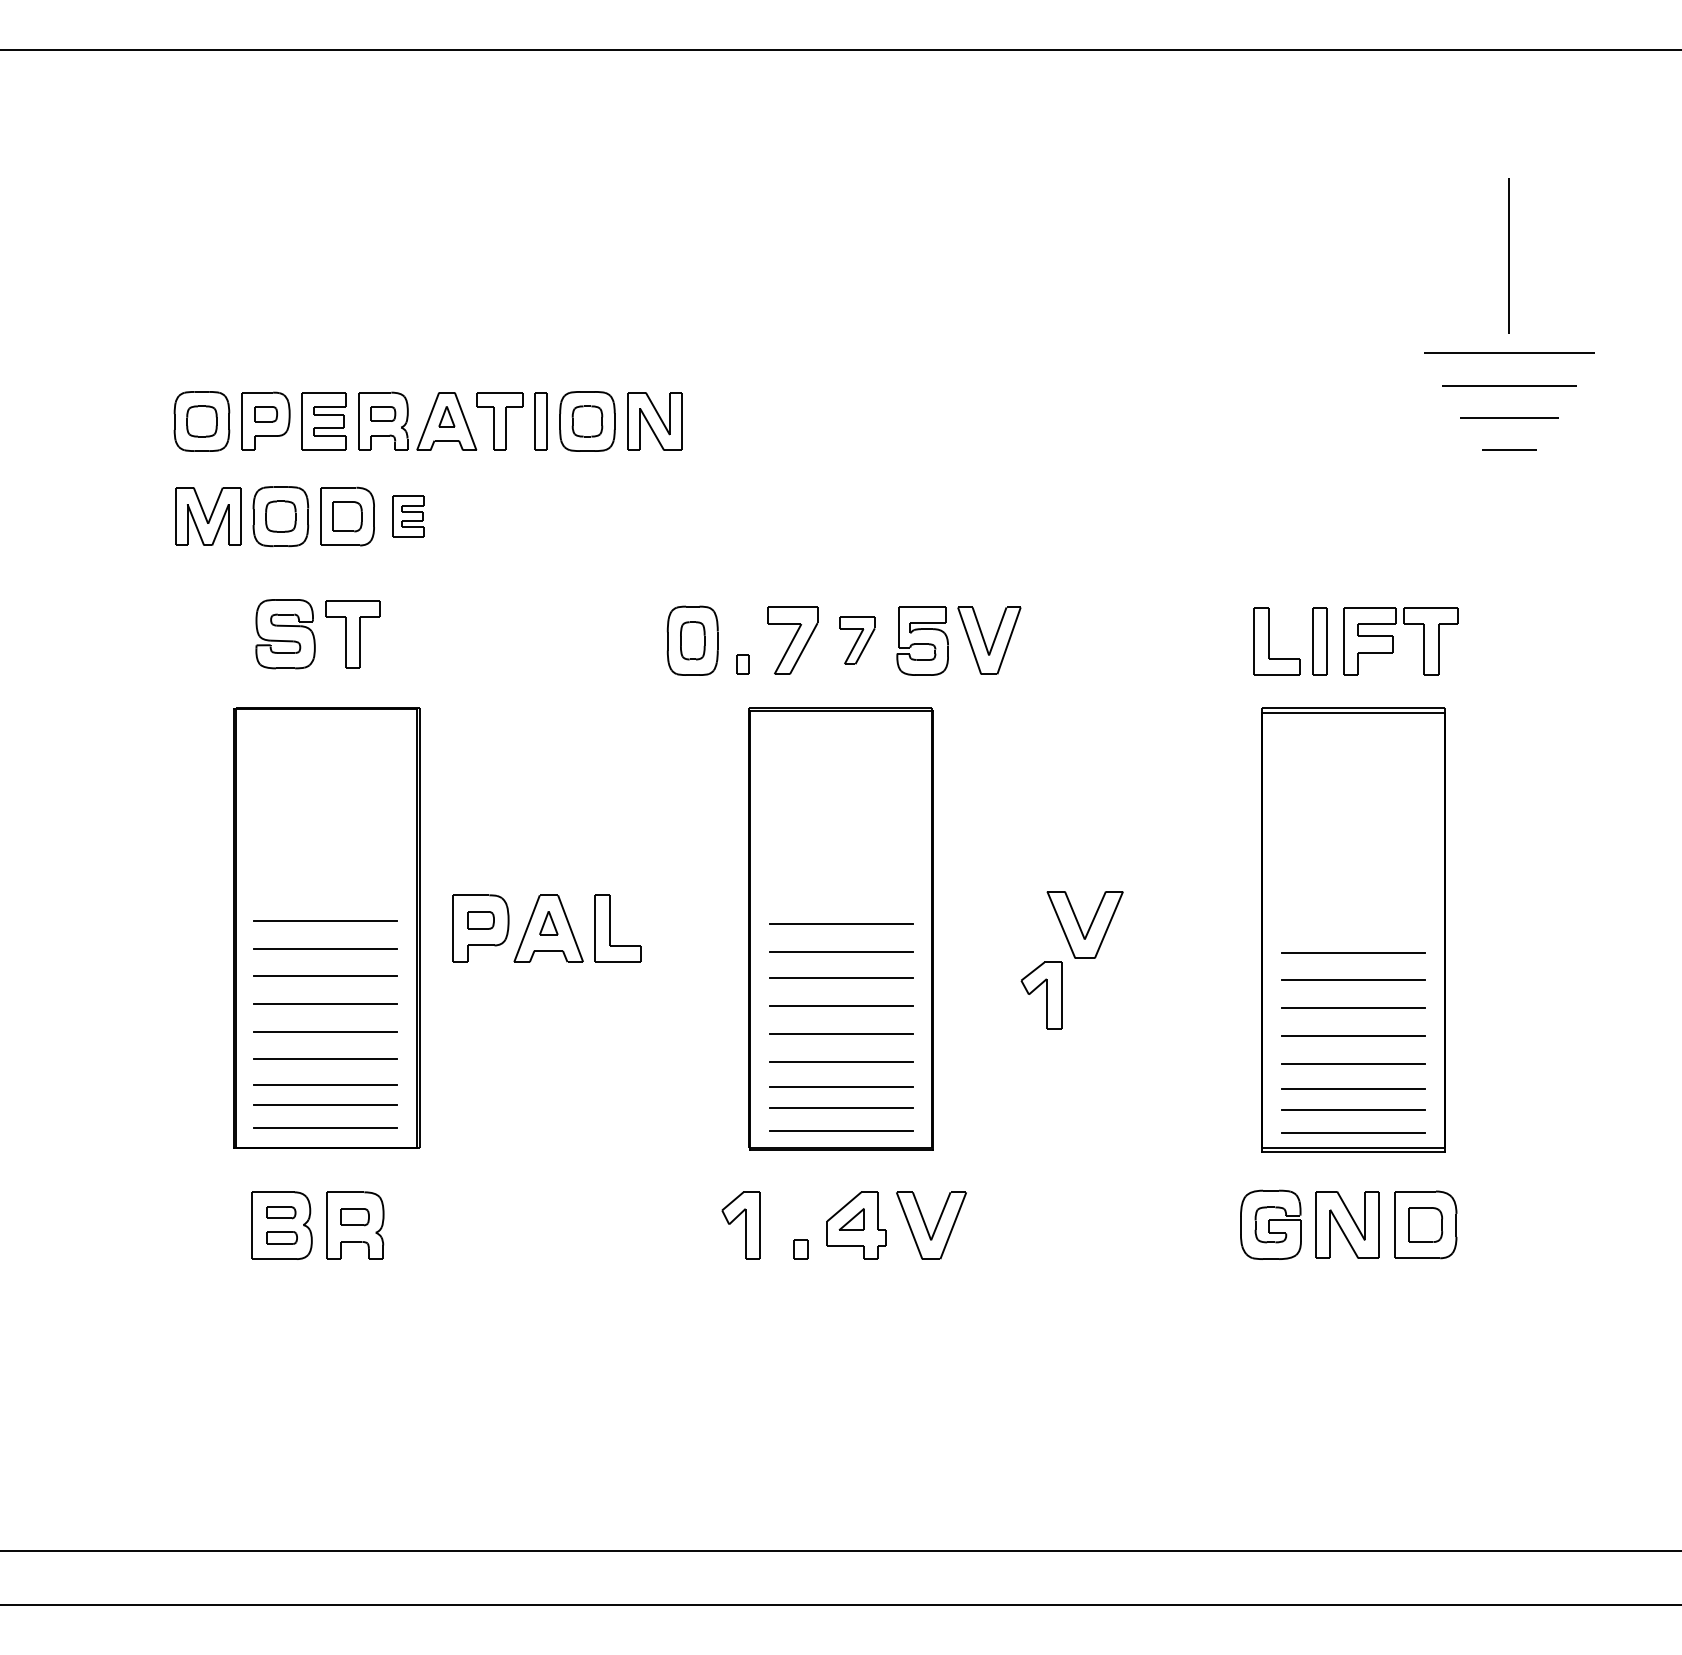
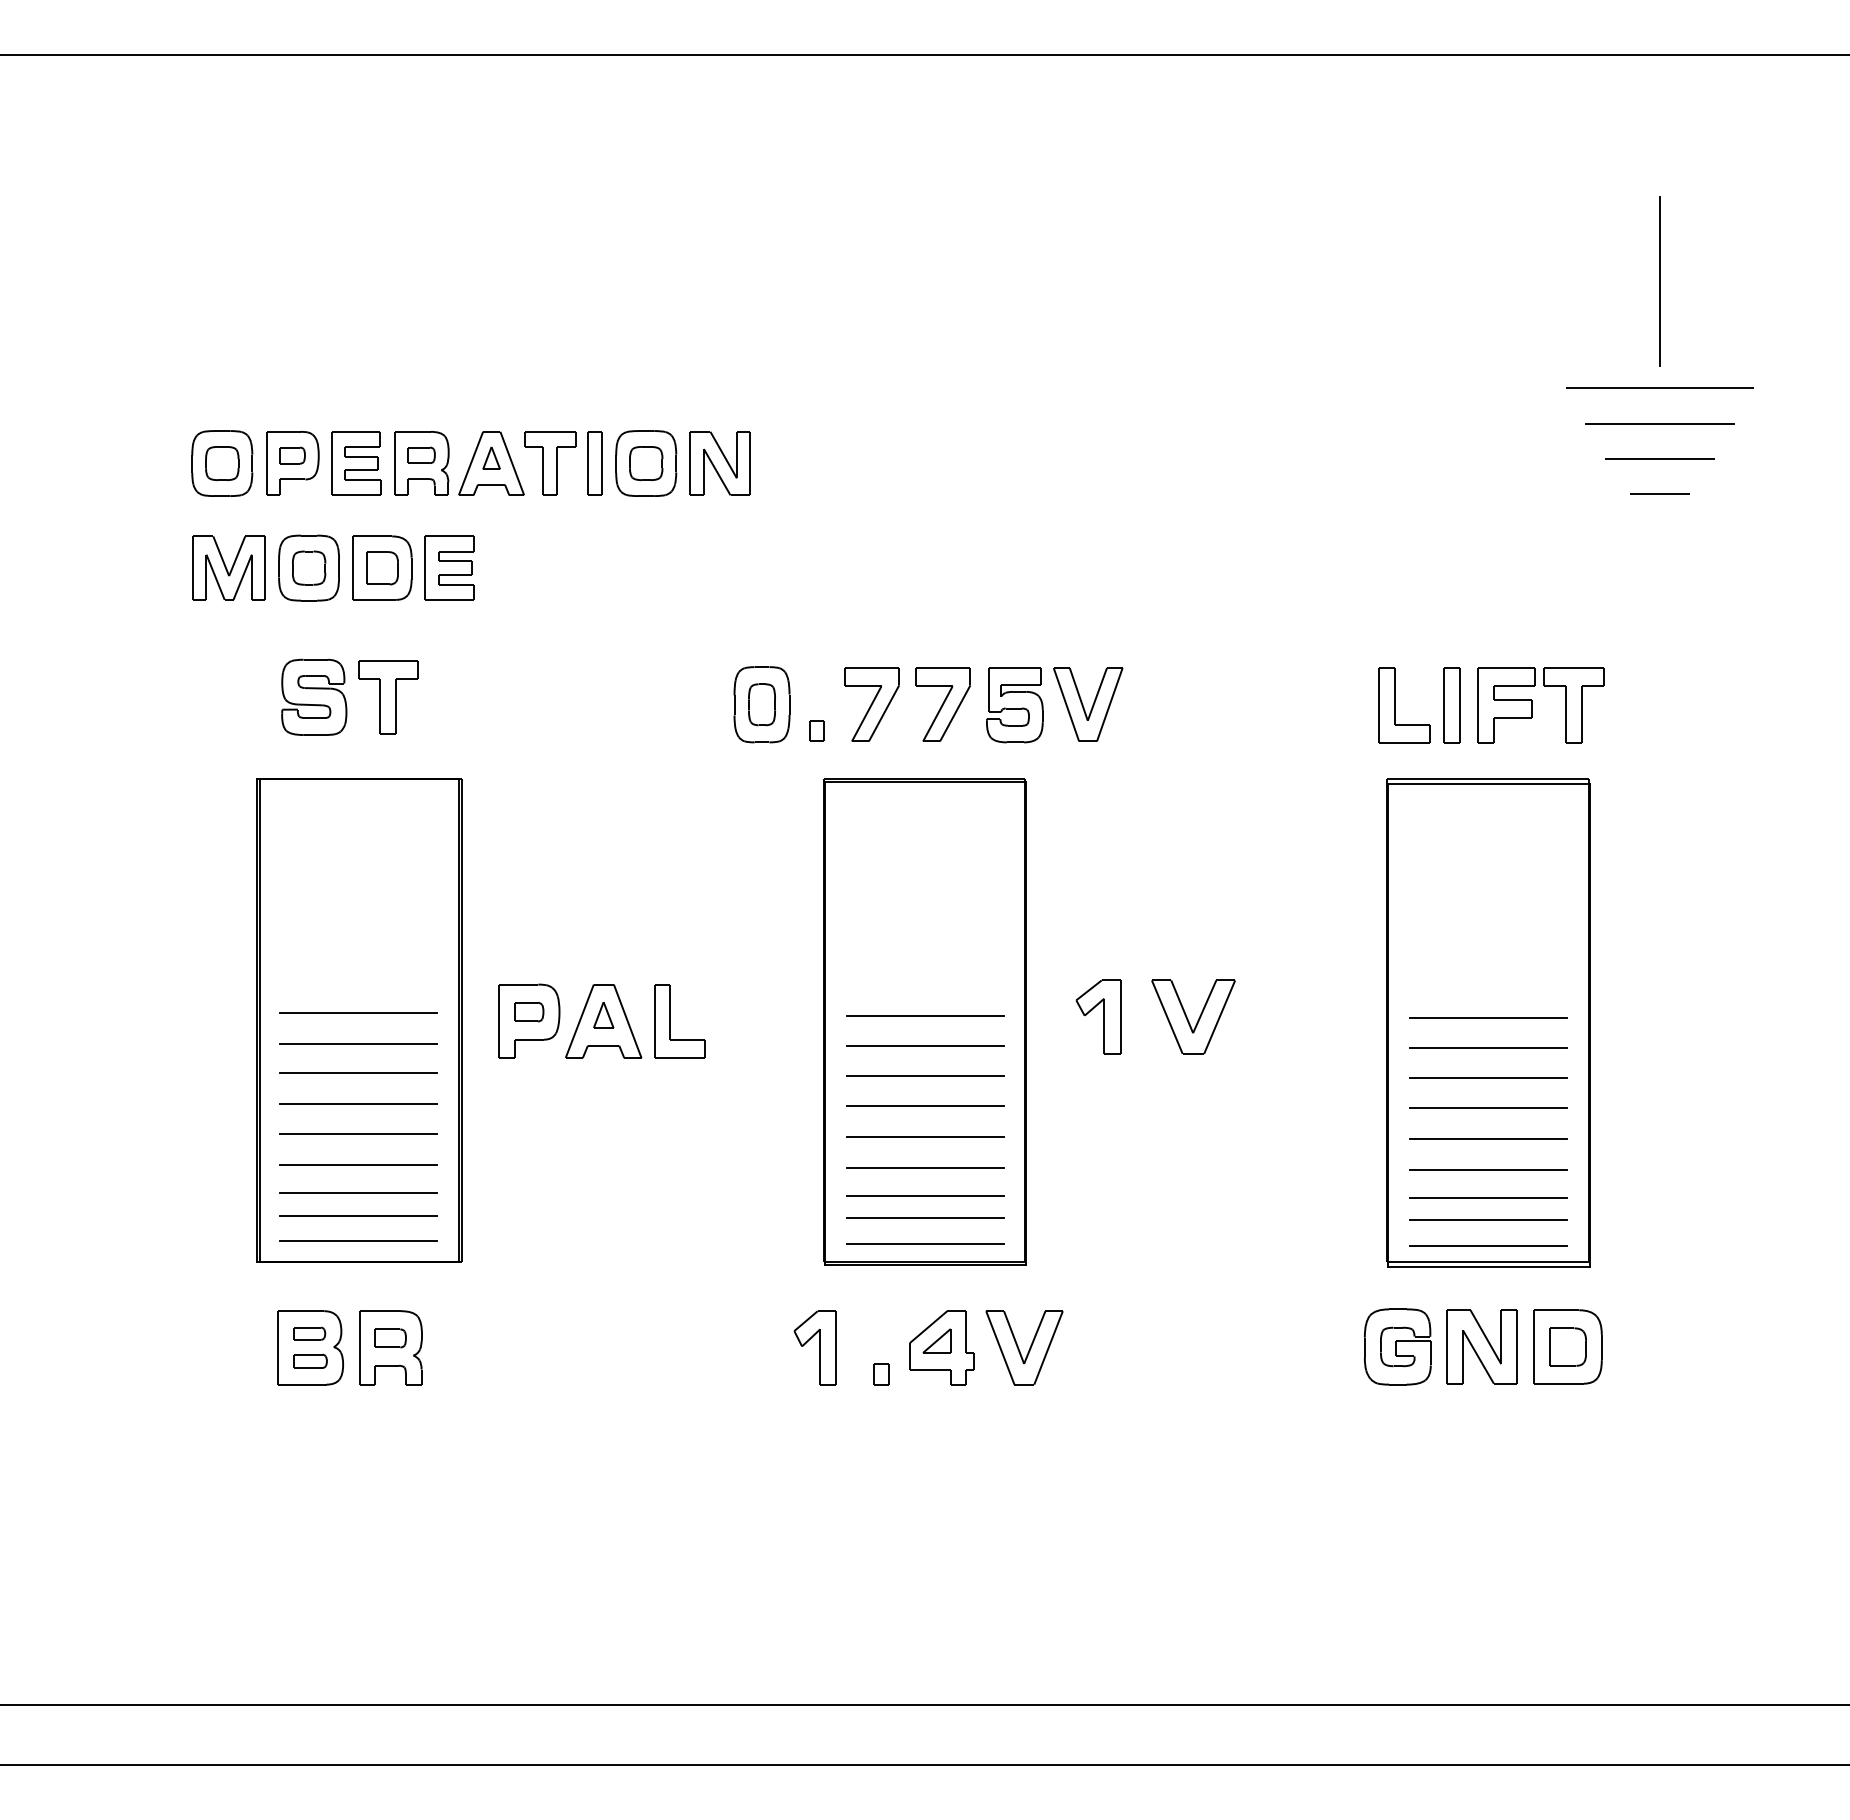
part: (408, 516) -> (449, 567), size x1.43
part: (856, 640) -> (942, 704), size x1.43
line: (1353, 925) -> (1488, 1017), added
part: (1041, 995) -> (1098, 1016), moved

